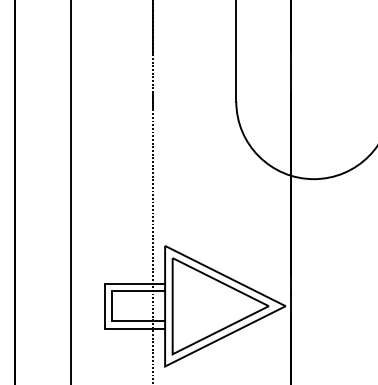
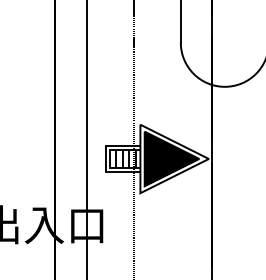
hatch: (138, 305) -> (125, 158), added
fill: (219, 305) -> (171, 158), added

